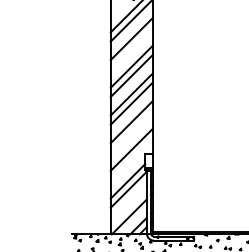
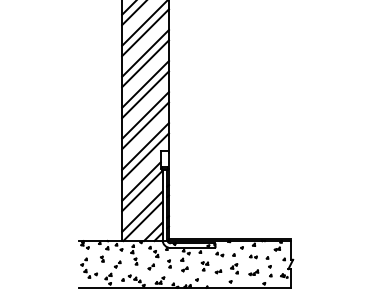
line: (131, 48) -> (145, 32), added
line: (131, 131) -> (145, 125), added
line: (131, 158) -> (145, 156), added
line: (128, 208) -> (142, 211), added

